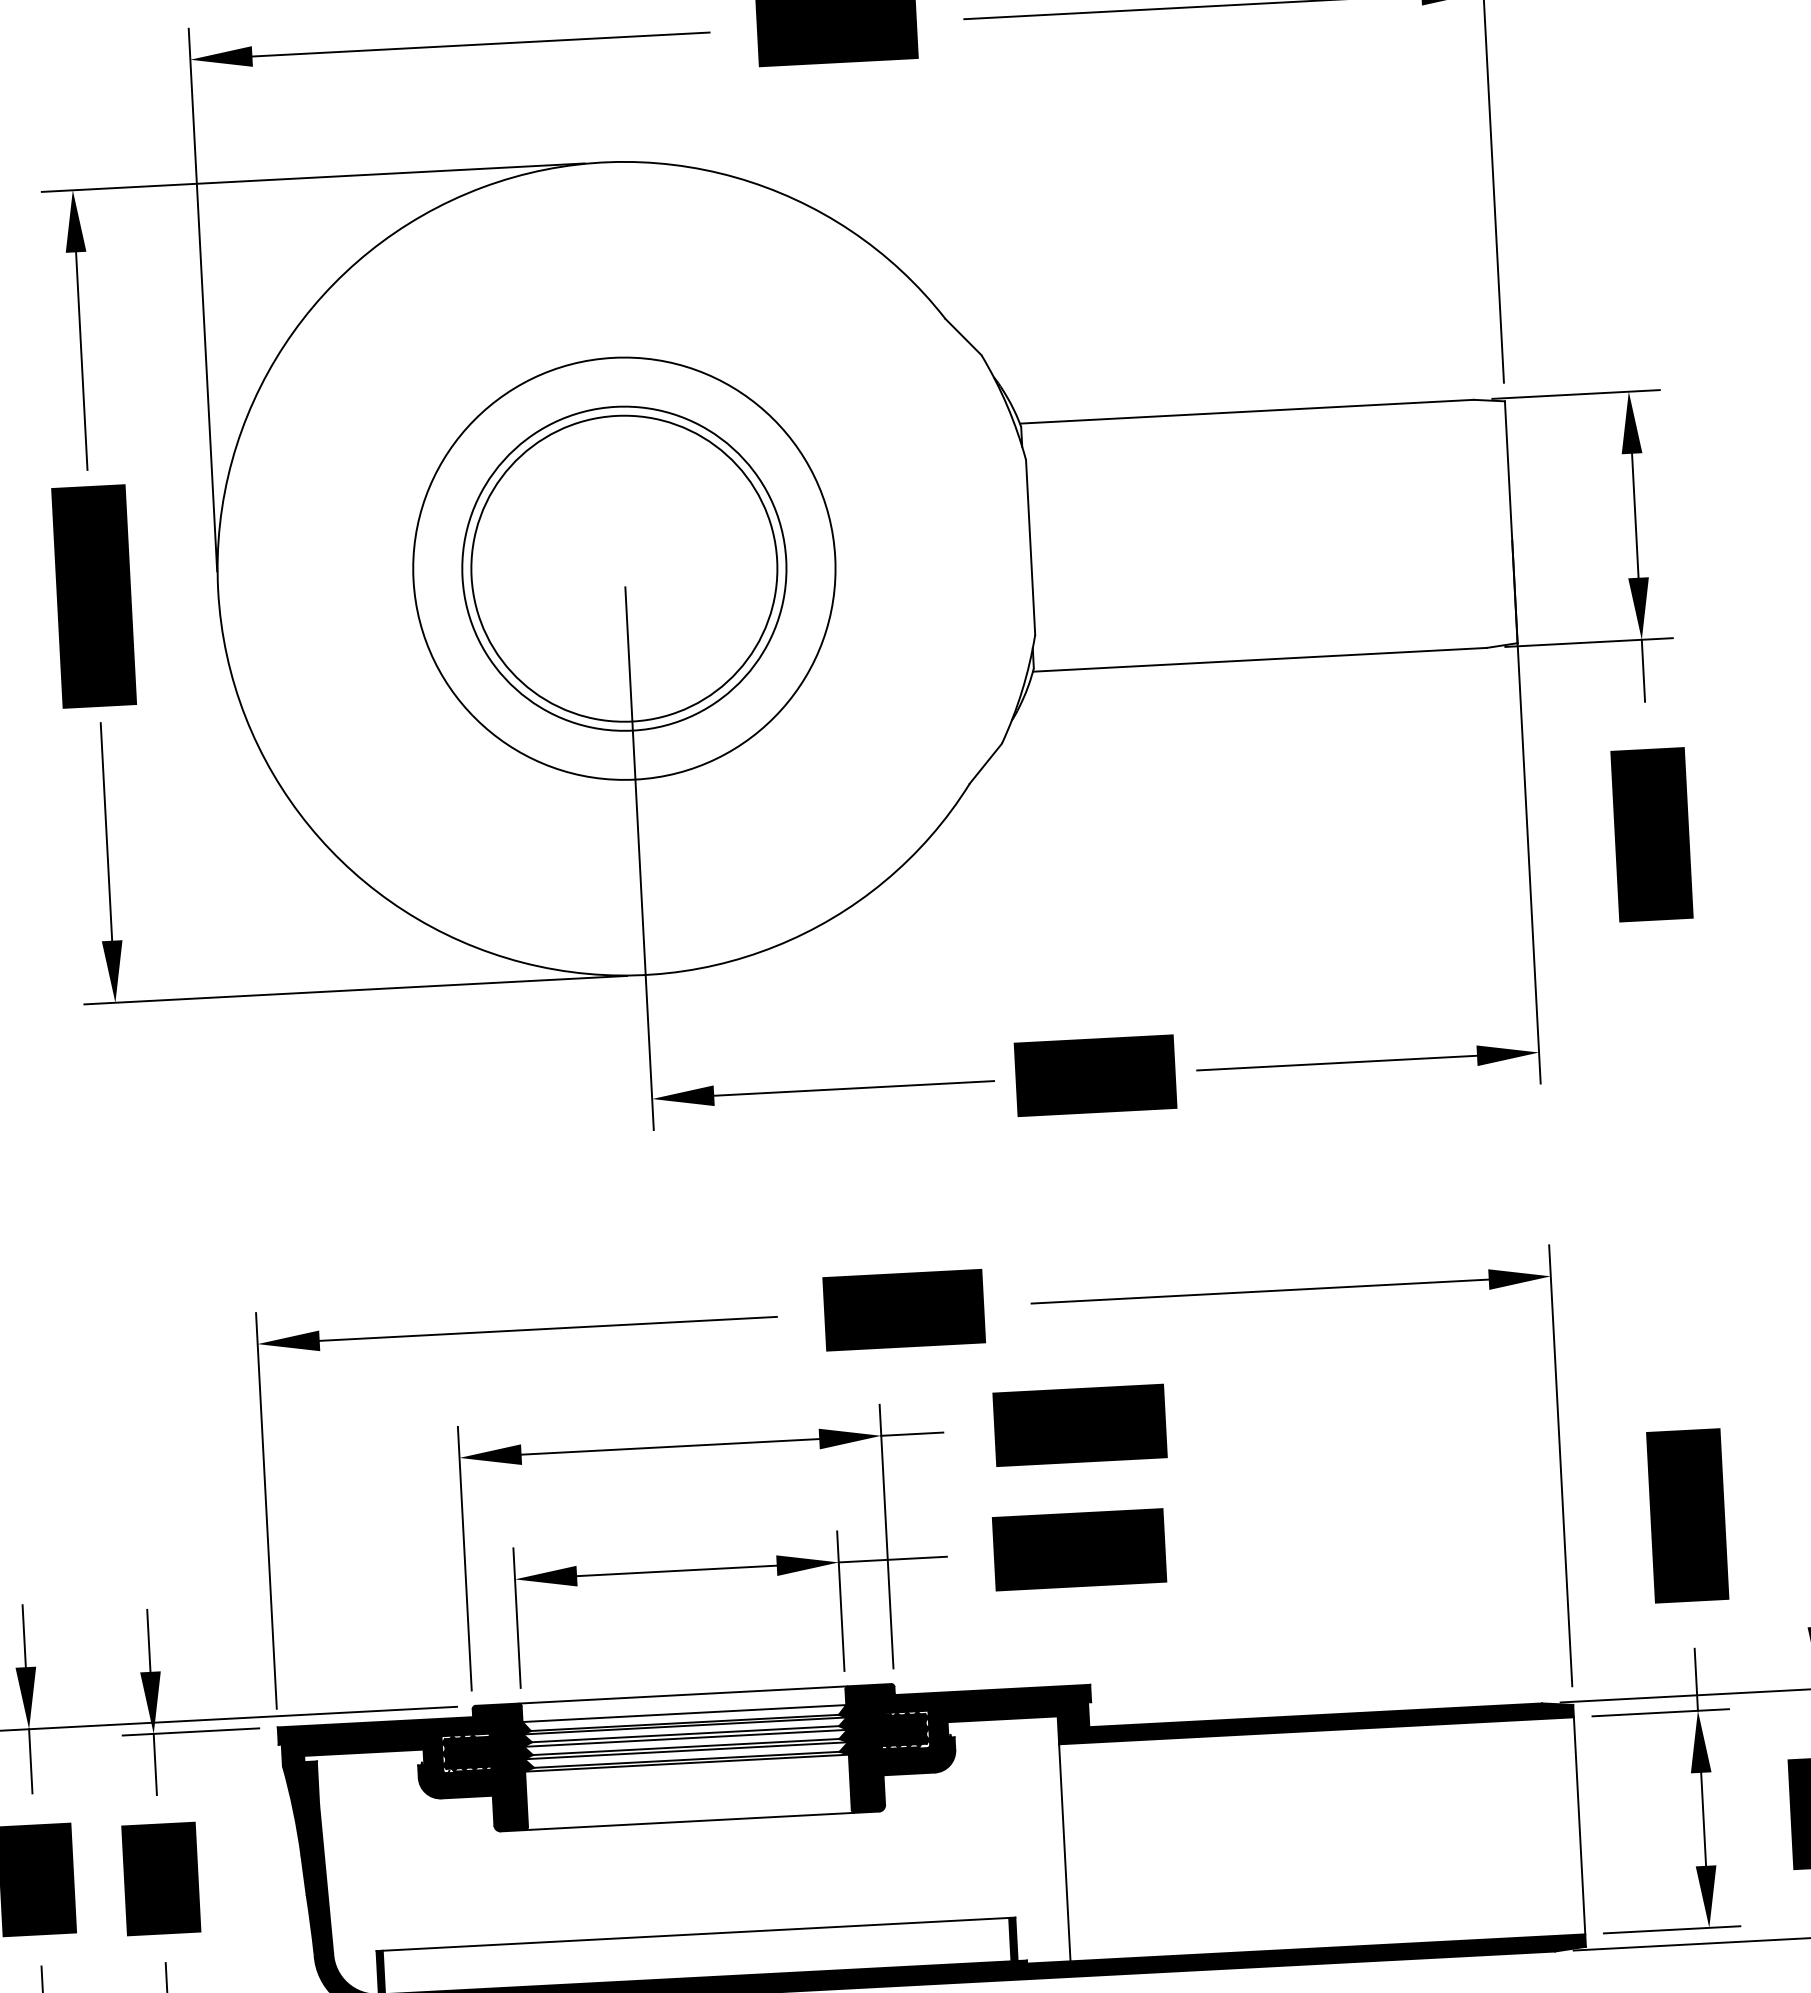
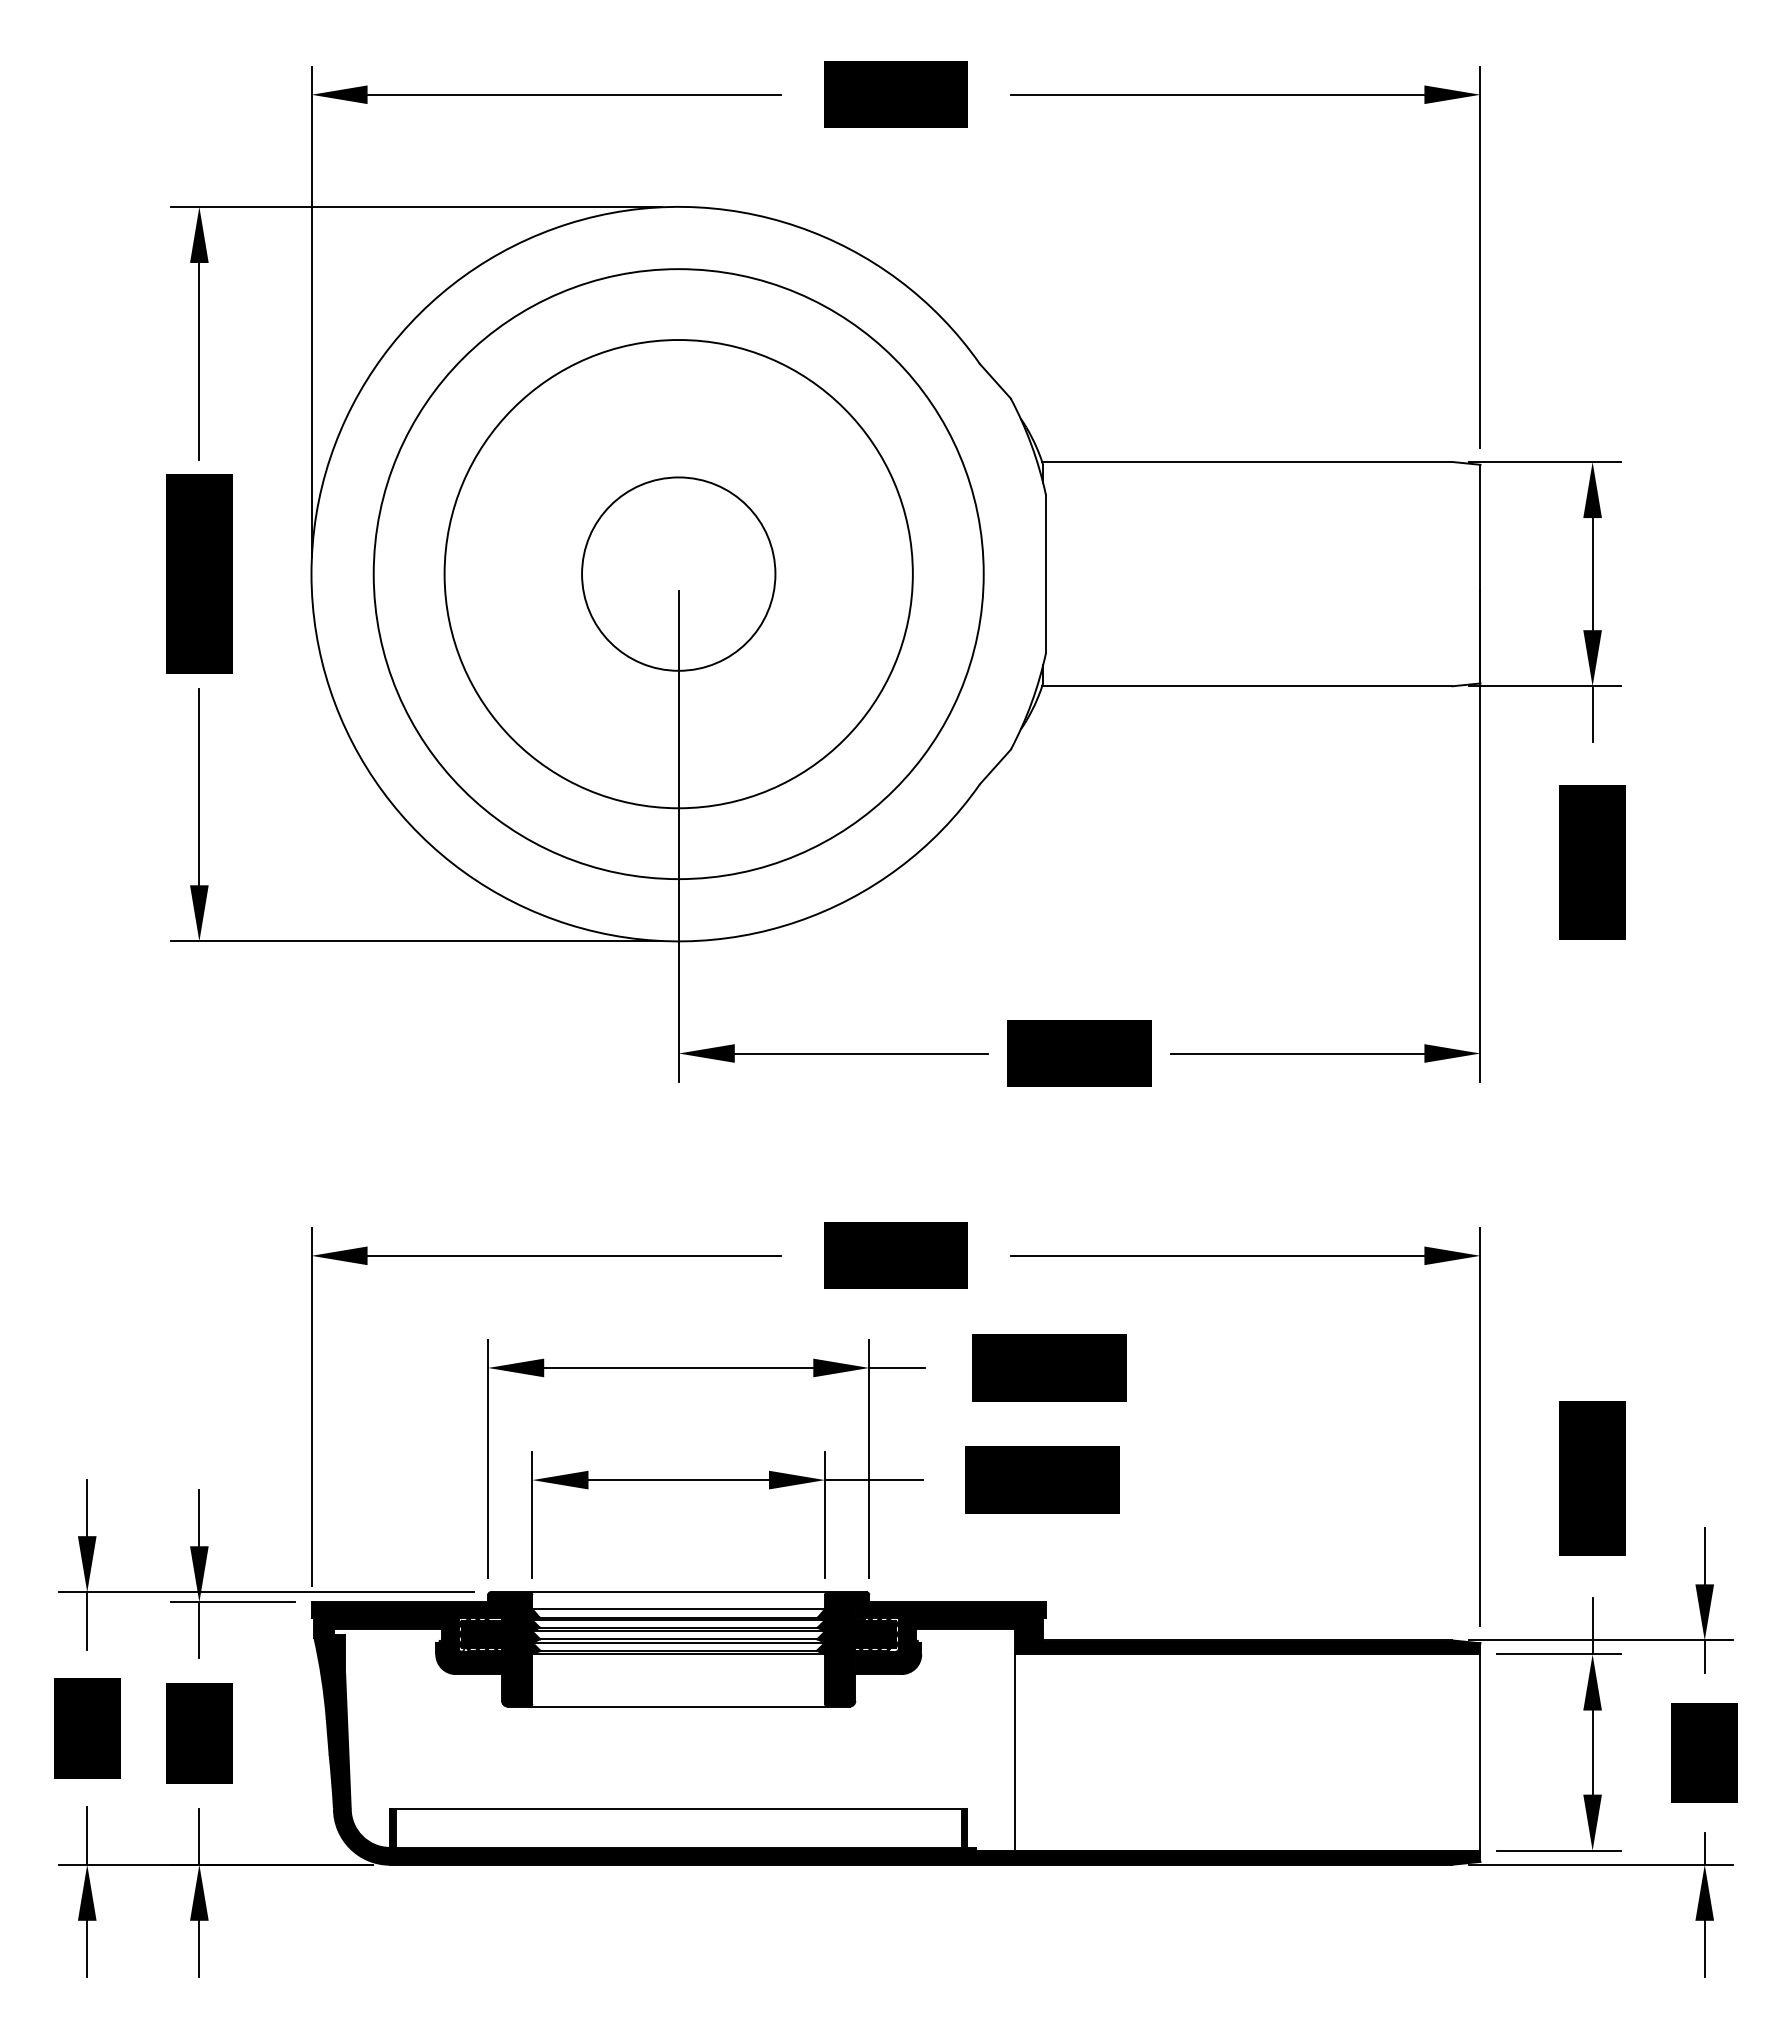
circle: (624, 568) -> (678, 573), size x1.6
circle: (624, 568) -> (678, 573), size x1.6
circle: (624, 569) -> (678, 574), size x0.7

